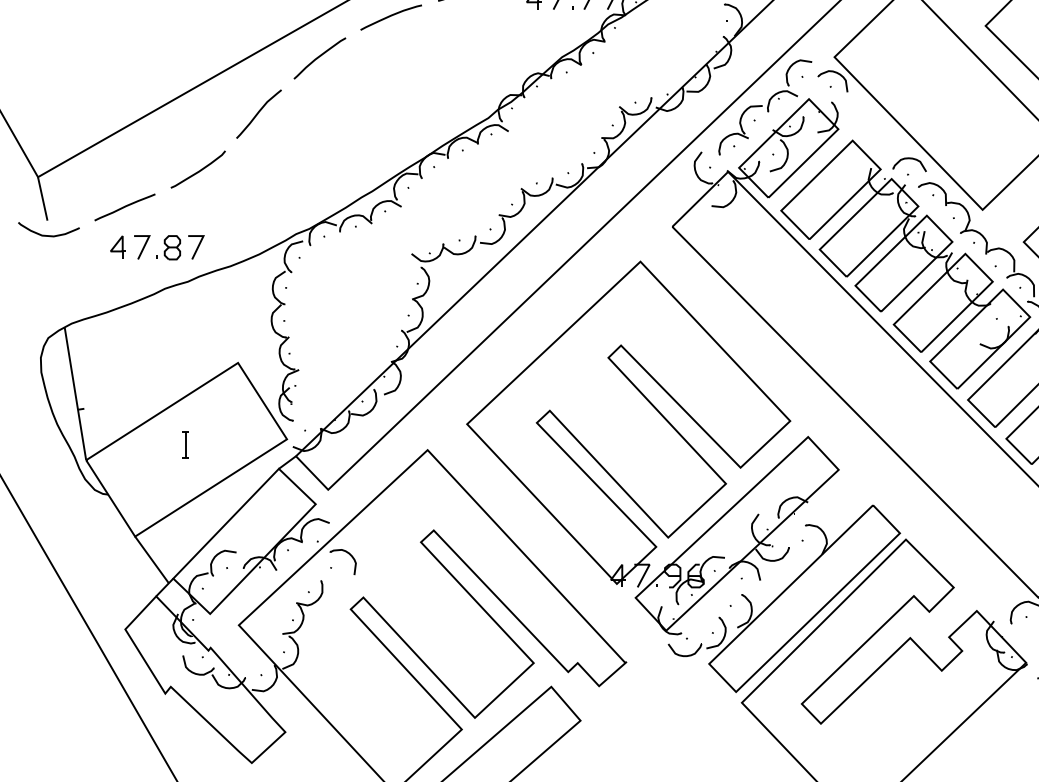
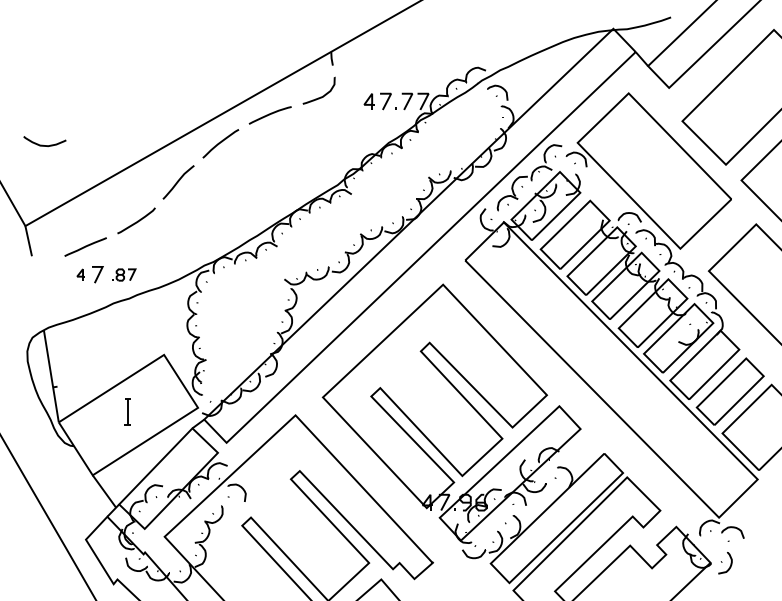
curve: (45, 234) -> (42, 144), moved
part: (117, 246) -> (80, 274), size x0.7
part: (180, 246) -> (124, 274), size x0.7
part: (185, 444) -> (127, 411), size x1.4

